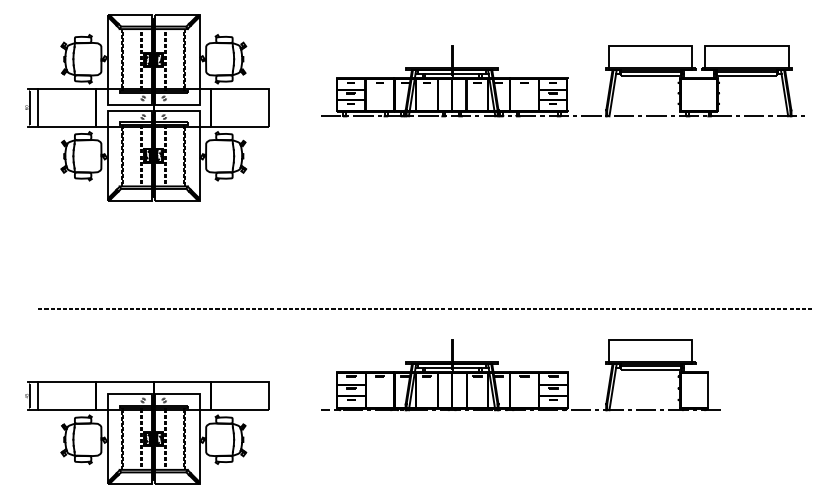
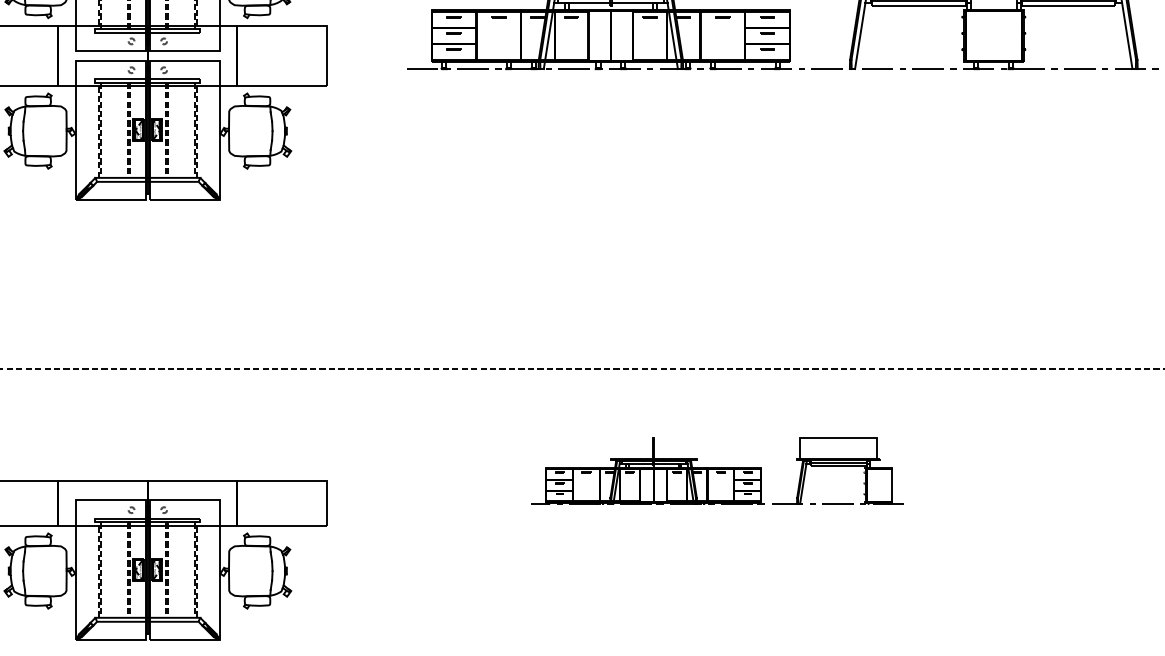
part: (520, 375) -> (717, 471), size x0.6

